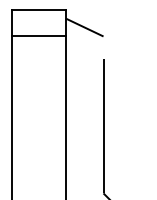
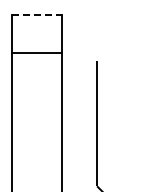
line: (39, 9) -> (37, 14), solid -> dashed
line: (84, 26) -> (79, 30), removed
line: (38, 36) -> (36, 52), moved

